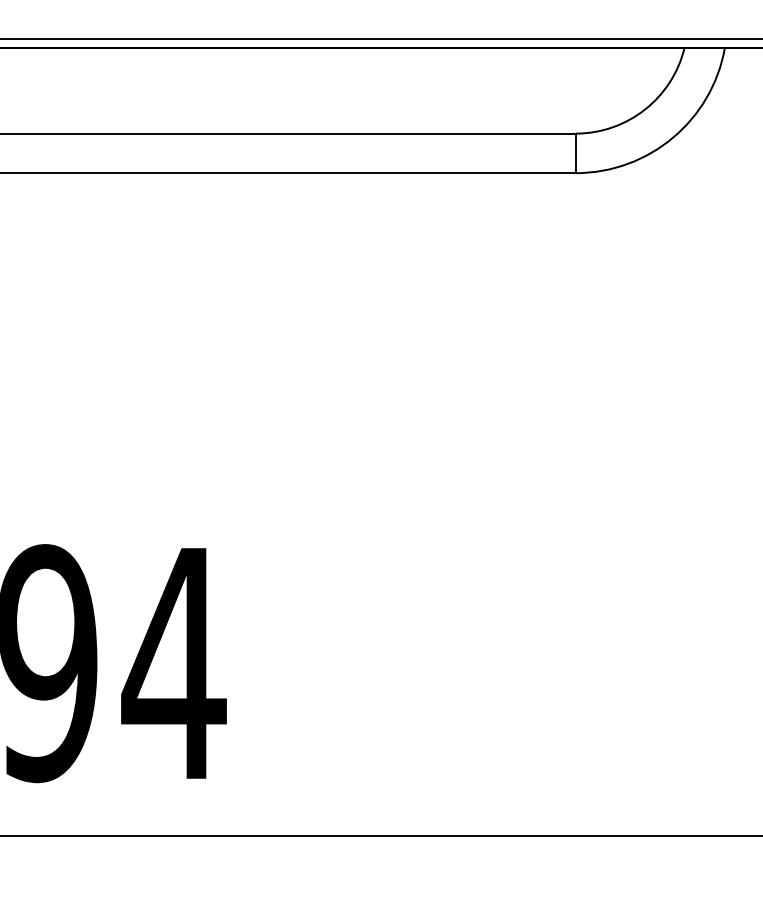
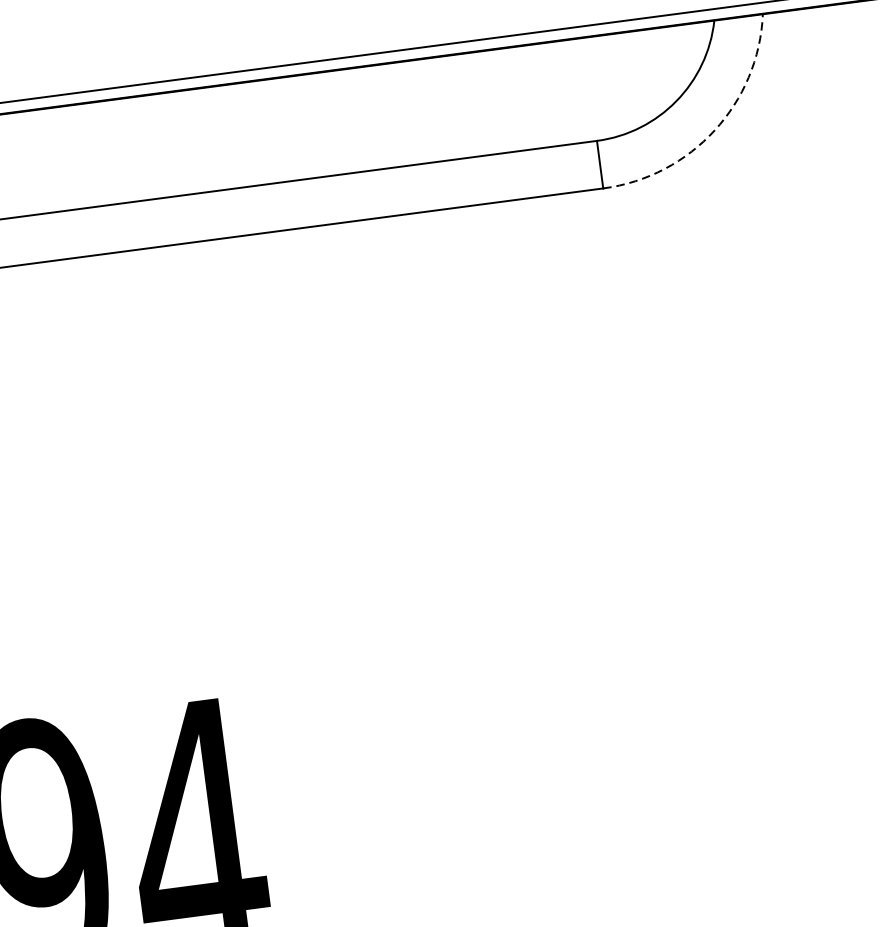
arc: (673, 137) -> (715, 130), solid -> dashed

